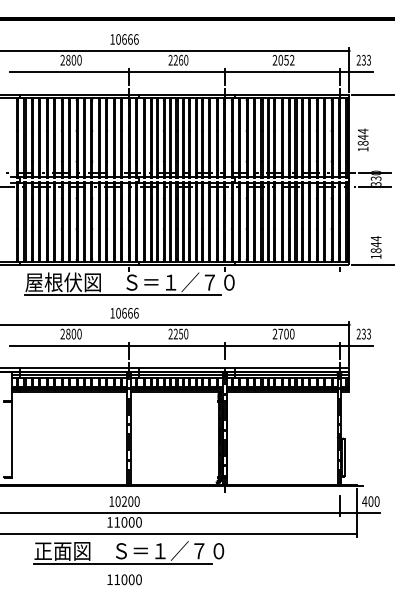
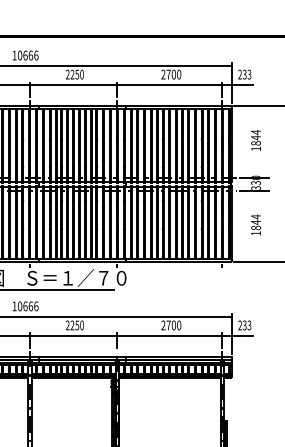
text: (180, 59) -> (76, 73), 2260 -> 2250
text: (286, 59) -> (173, 73), 2052 -> 2700
text: (362, 139) -> (255, 139), moved
text: (375, 247) -> (255, 225), moved

